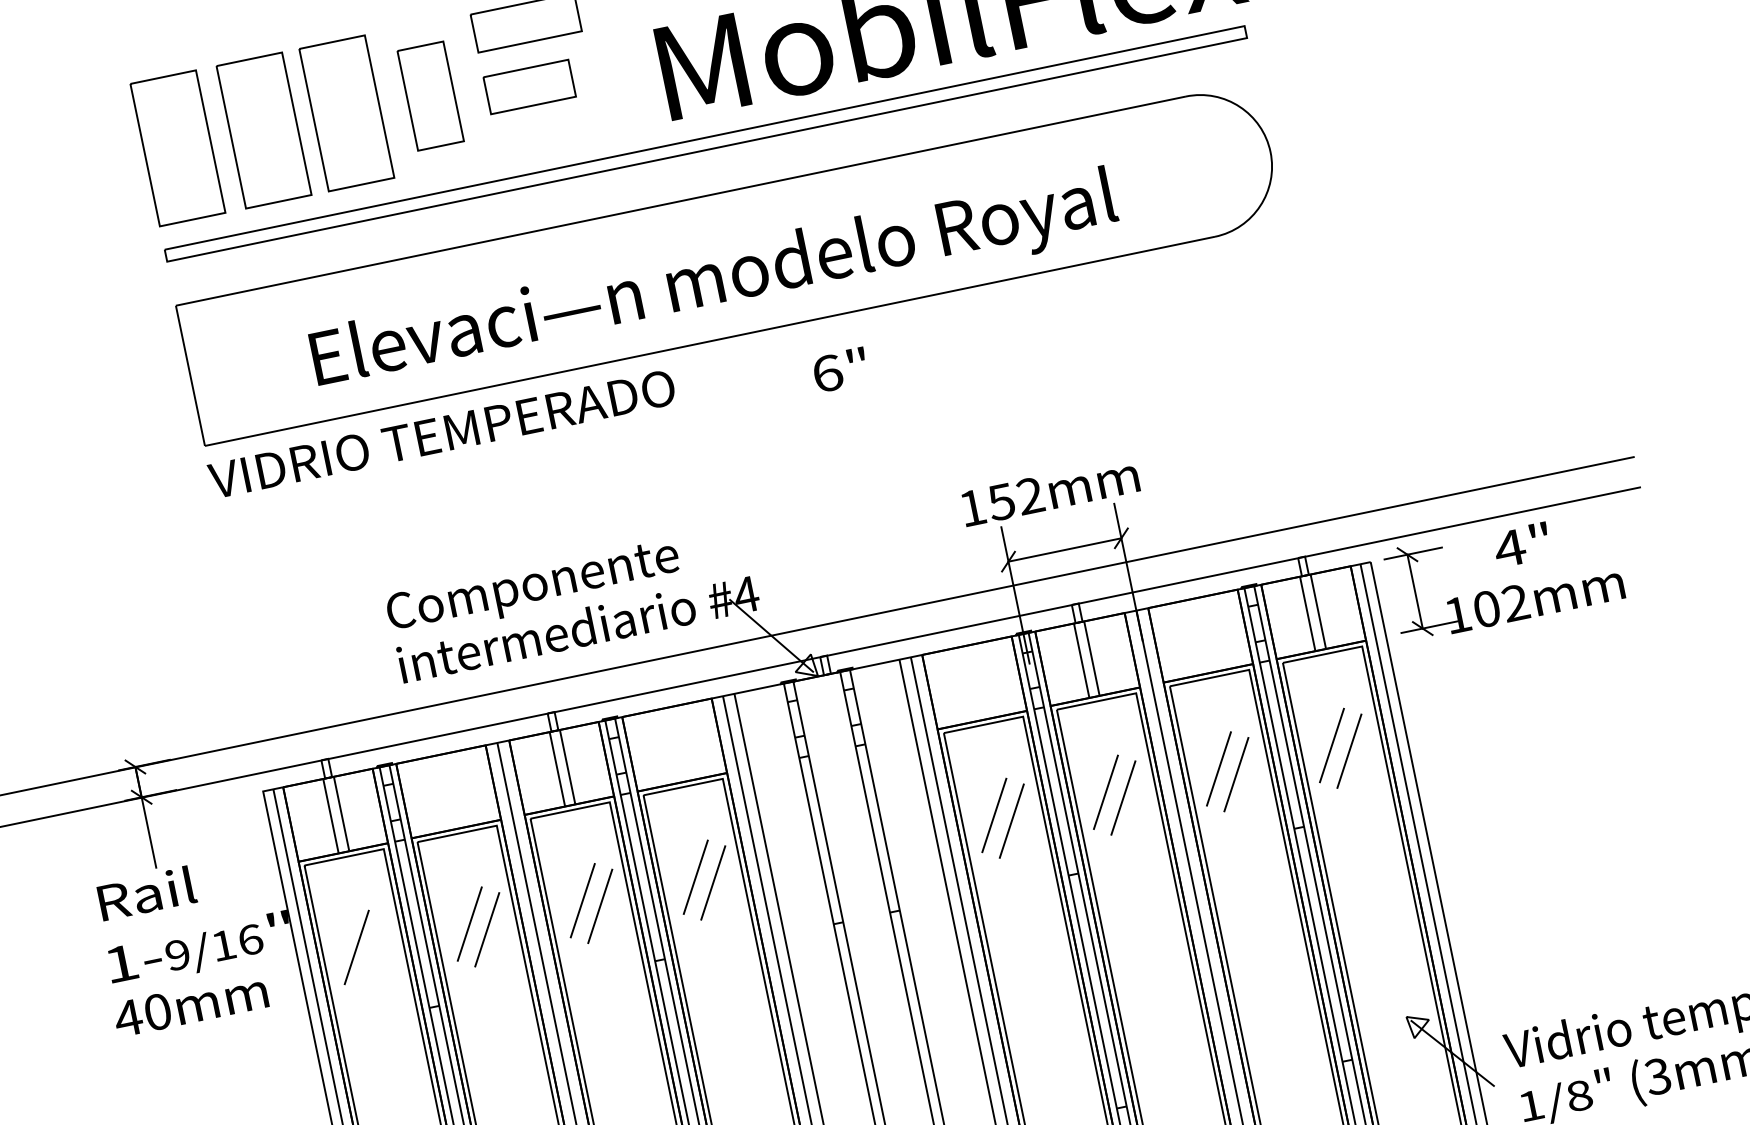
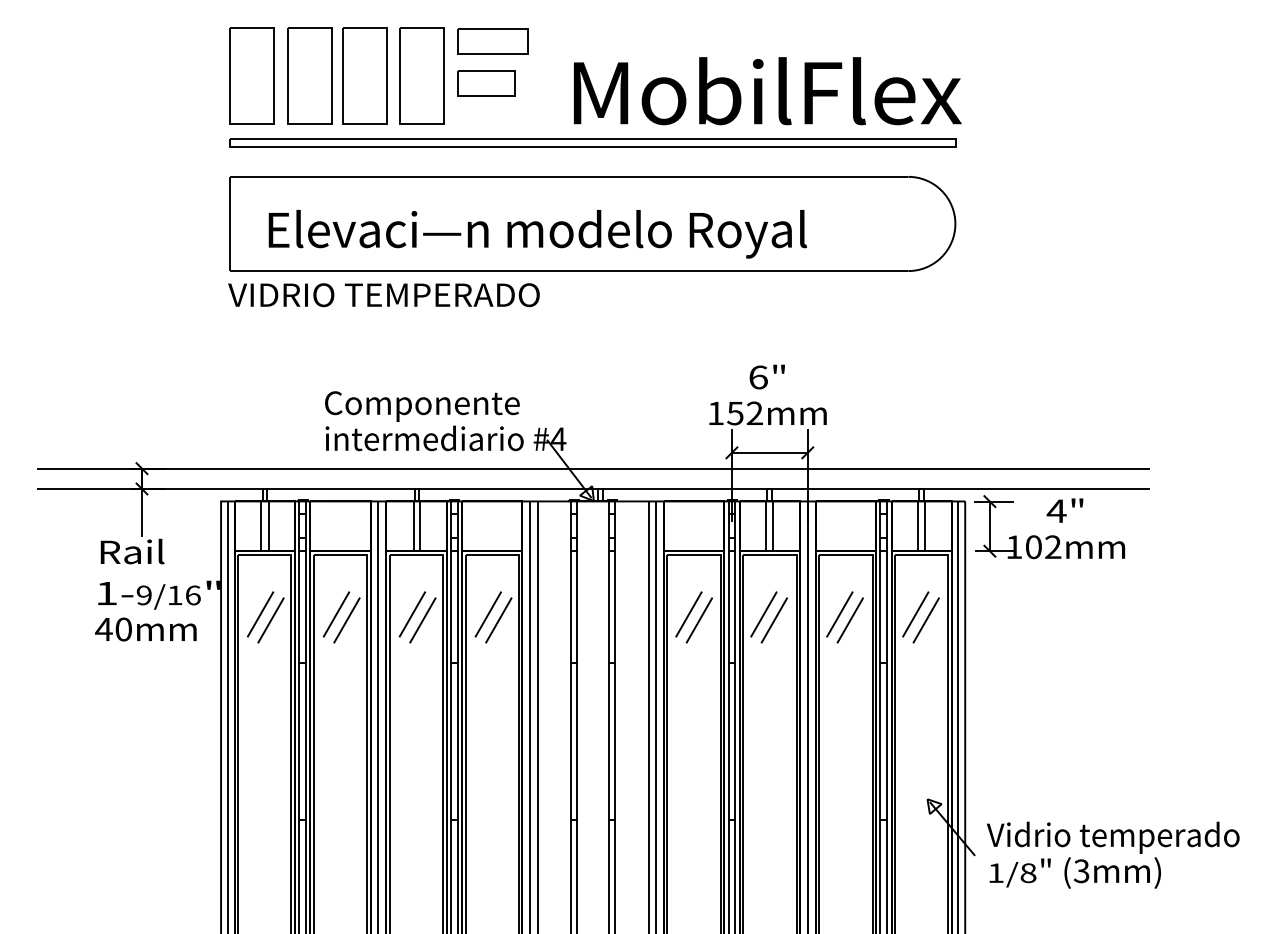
part: (430, 95) -> (421, 75), size x1.43
text: (714, 283) -> (537, 234), moved
text: (839, 369) -> (766, 376), moved
line: (373, 953) -> (270, 620), added

